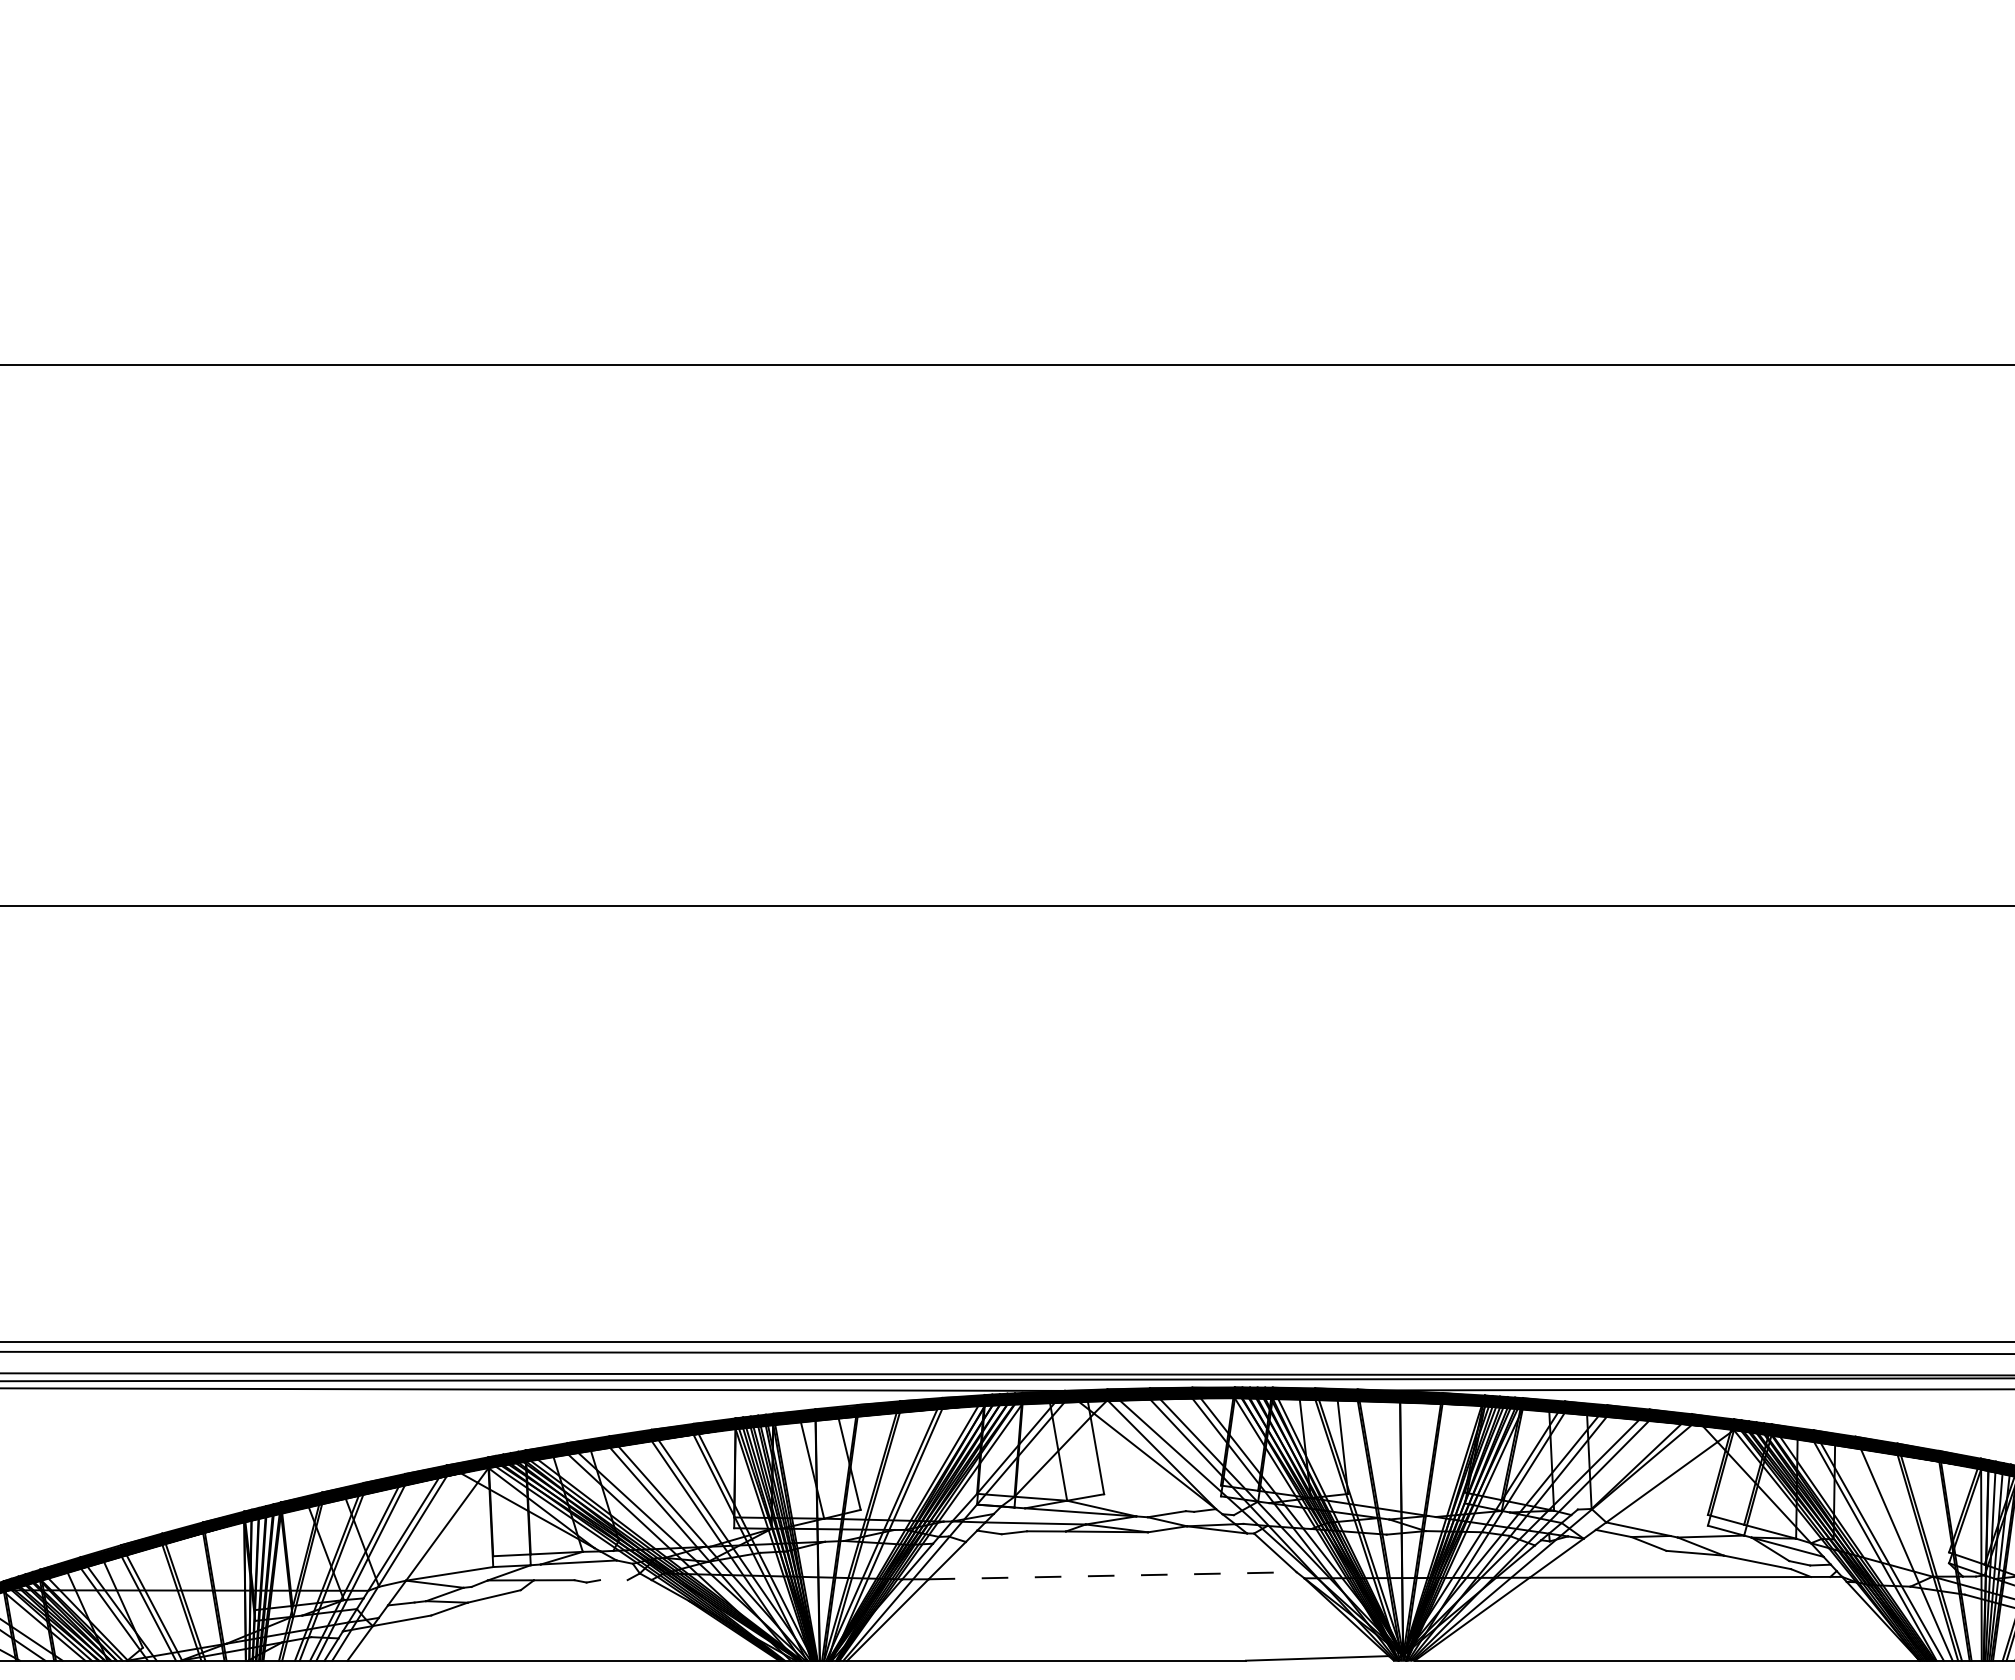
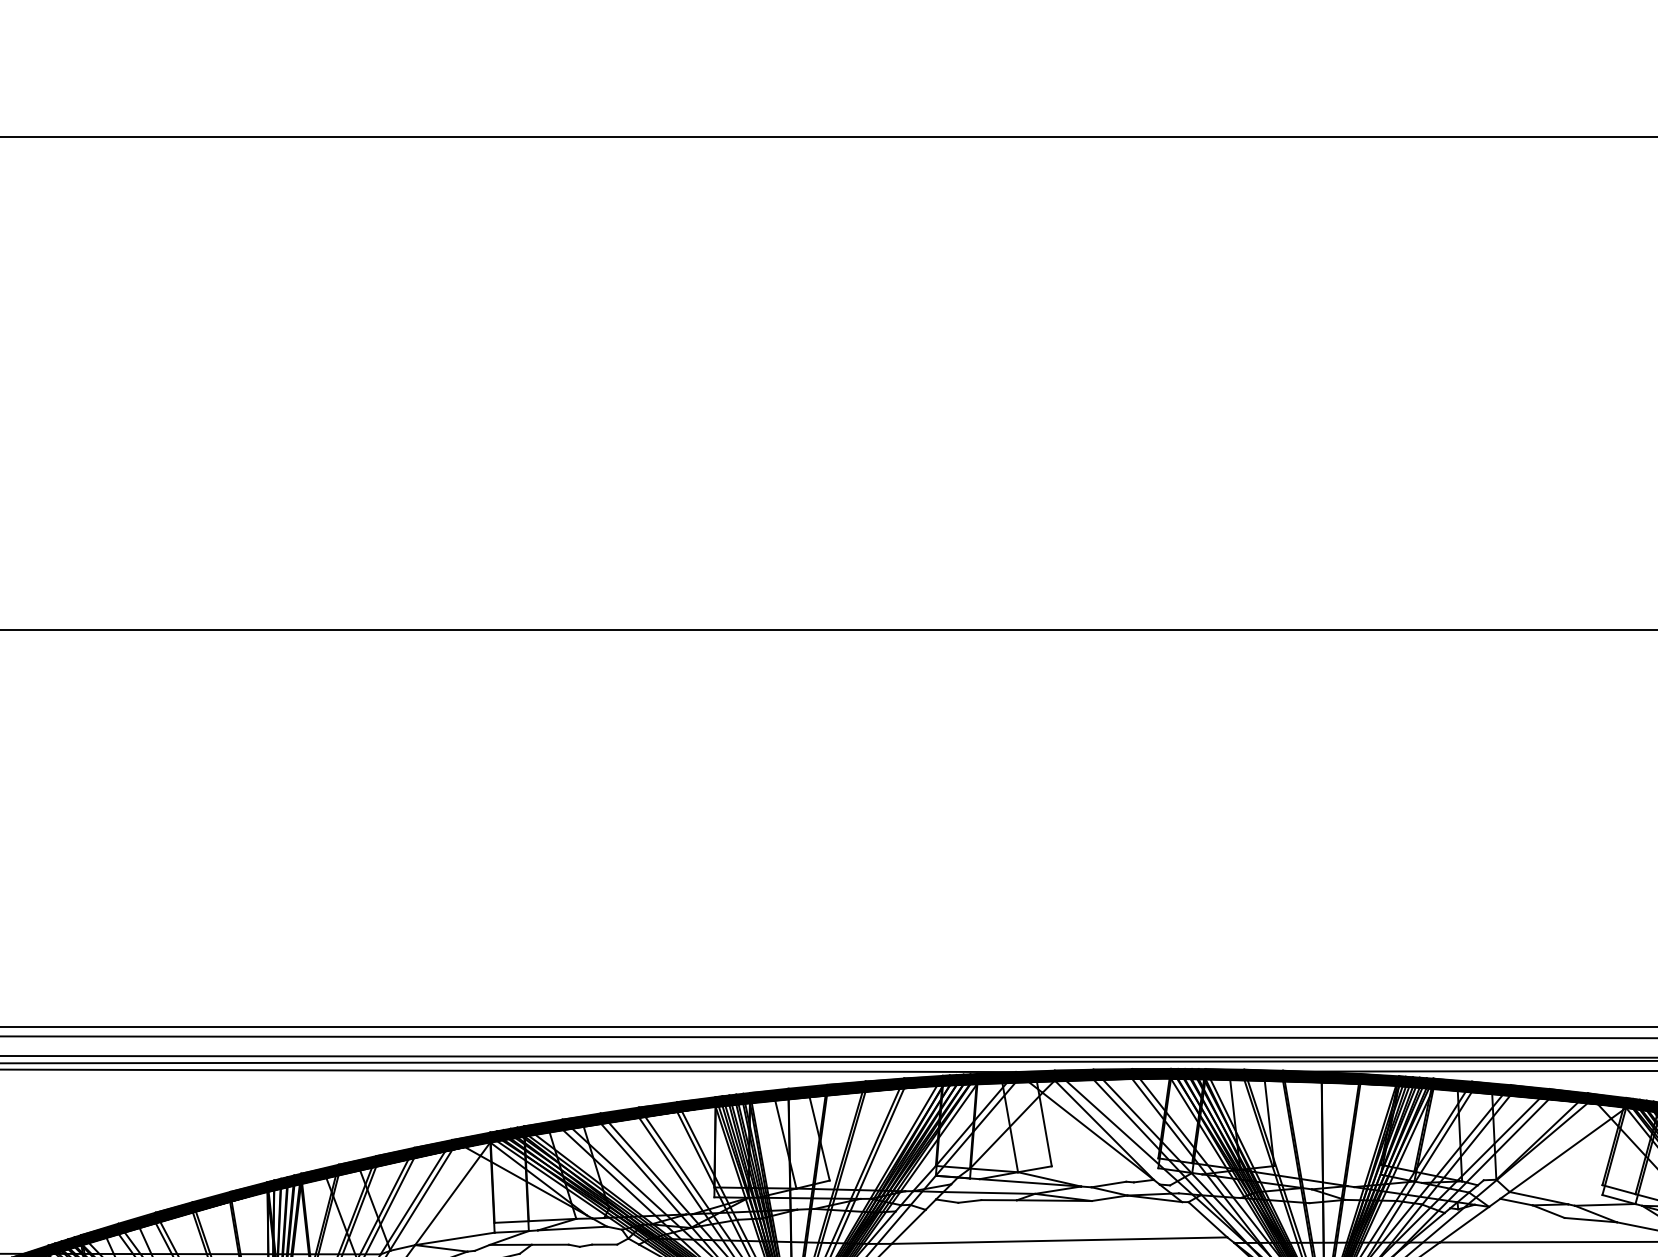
line: (1113, 1575) -> (1060, 1240), dashed -> solid
line: (613, 1580) -> (604, 1244), added

